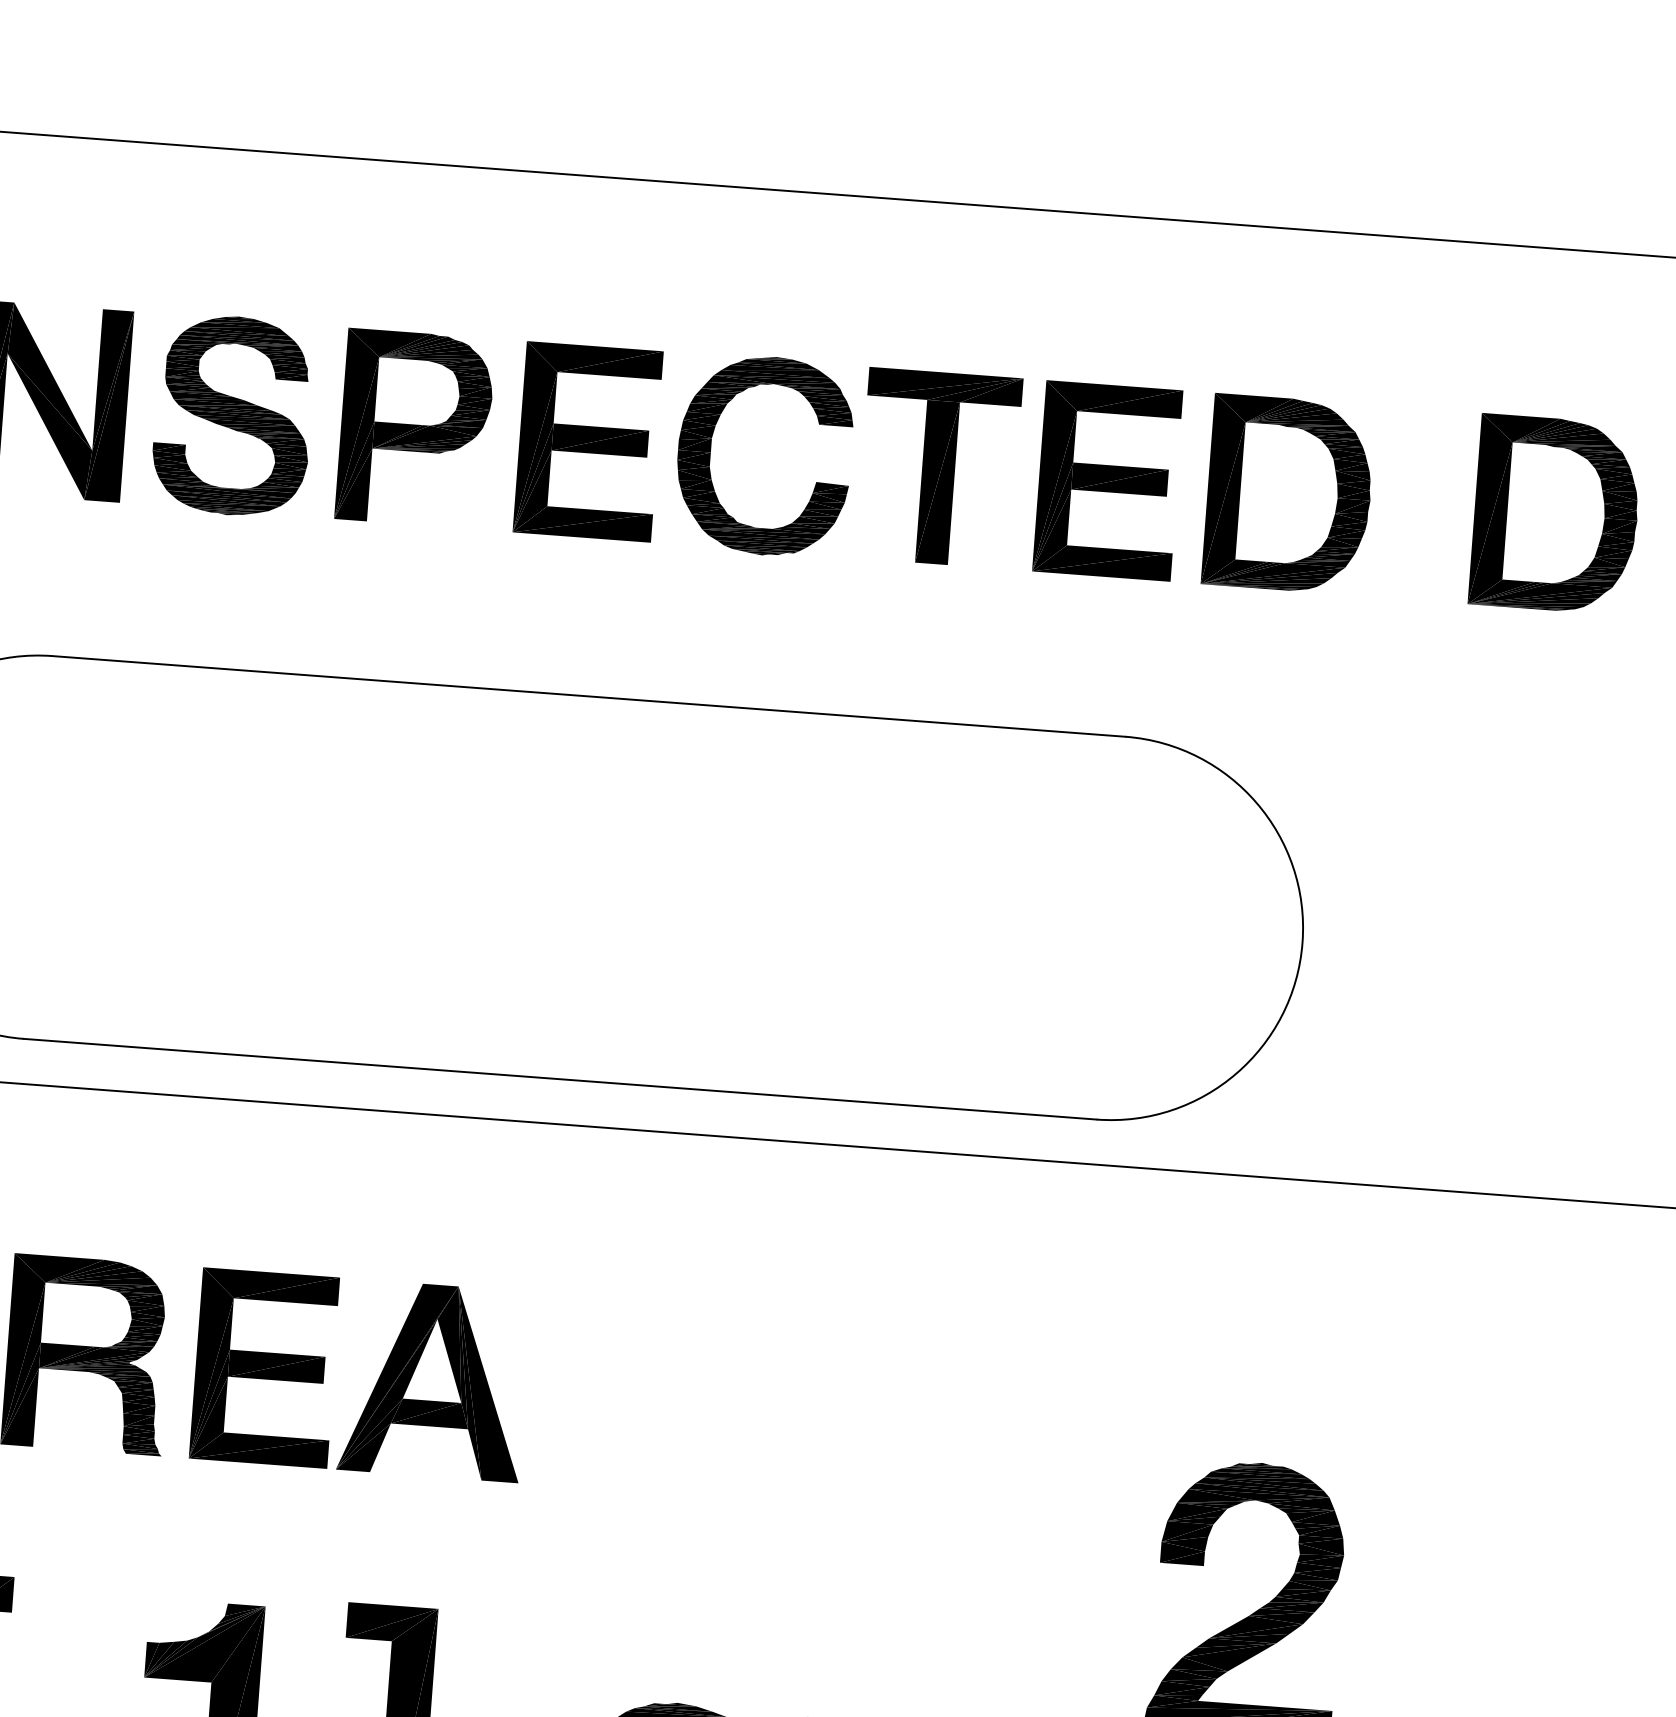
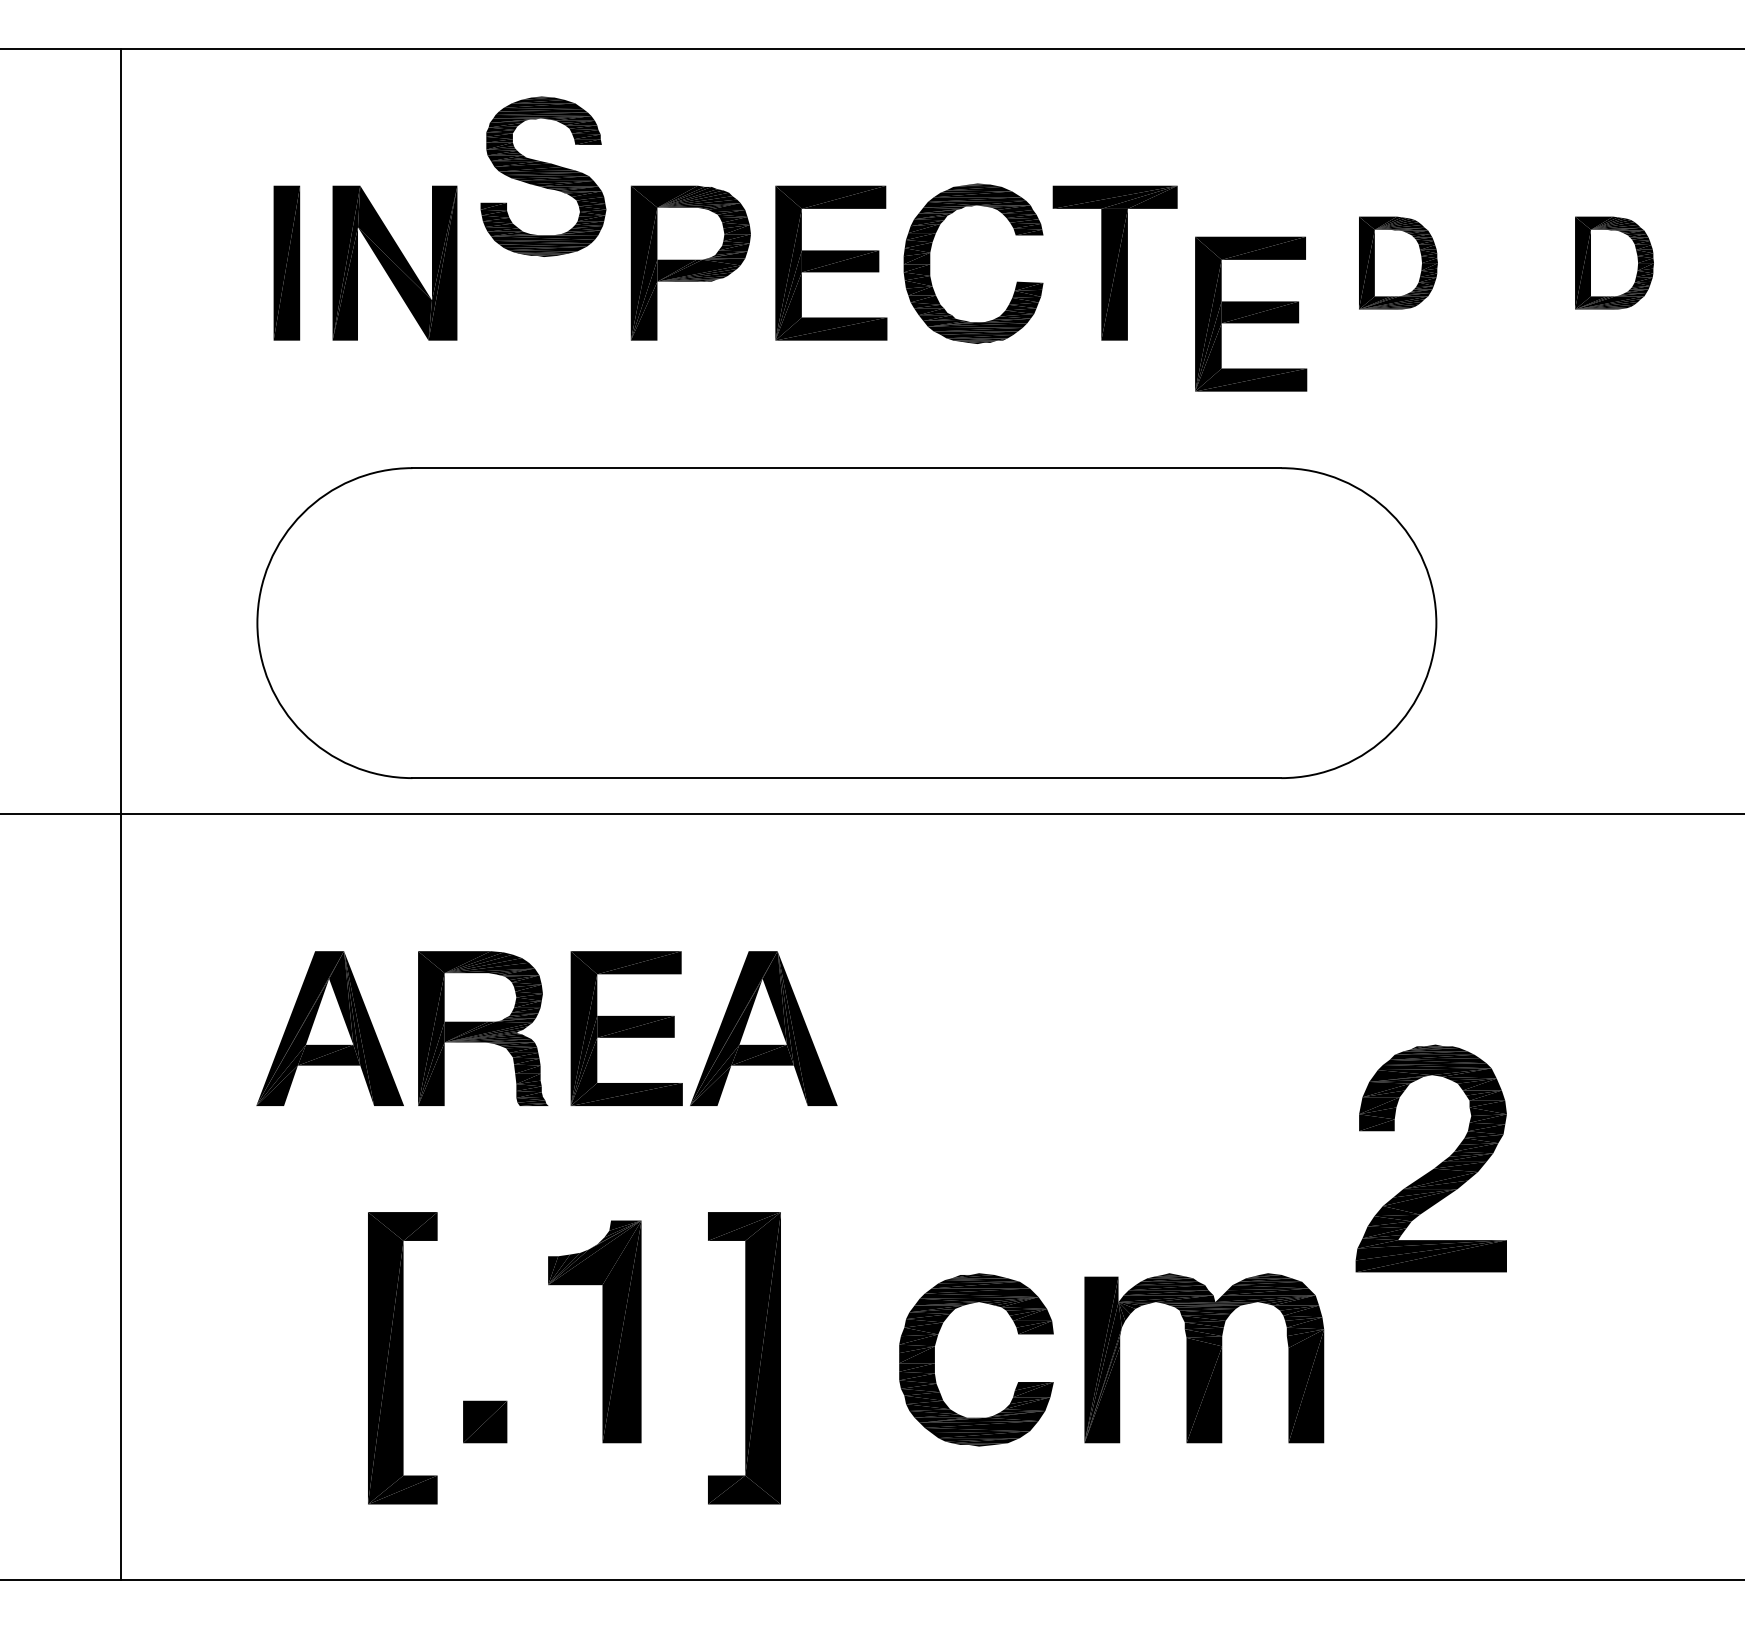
part: (233, 415) -> (543, 176), moved
part: (1108, 480) -> (1251, 313), moved
part: (1289, 493) -> (1398, 262), size x0.6
part: (1555, 513) -> (1614, 262), size x0.6

